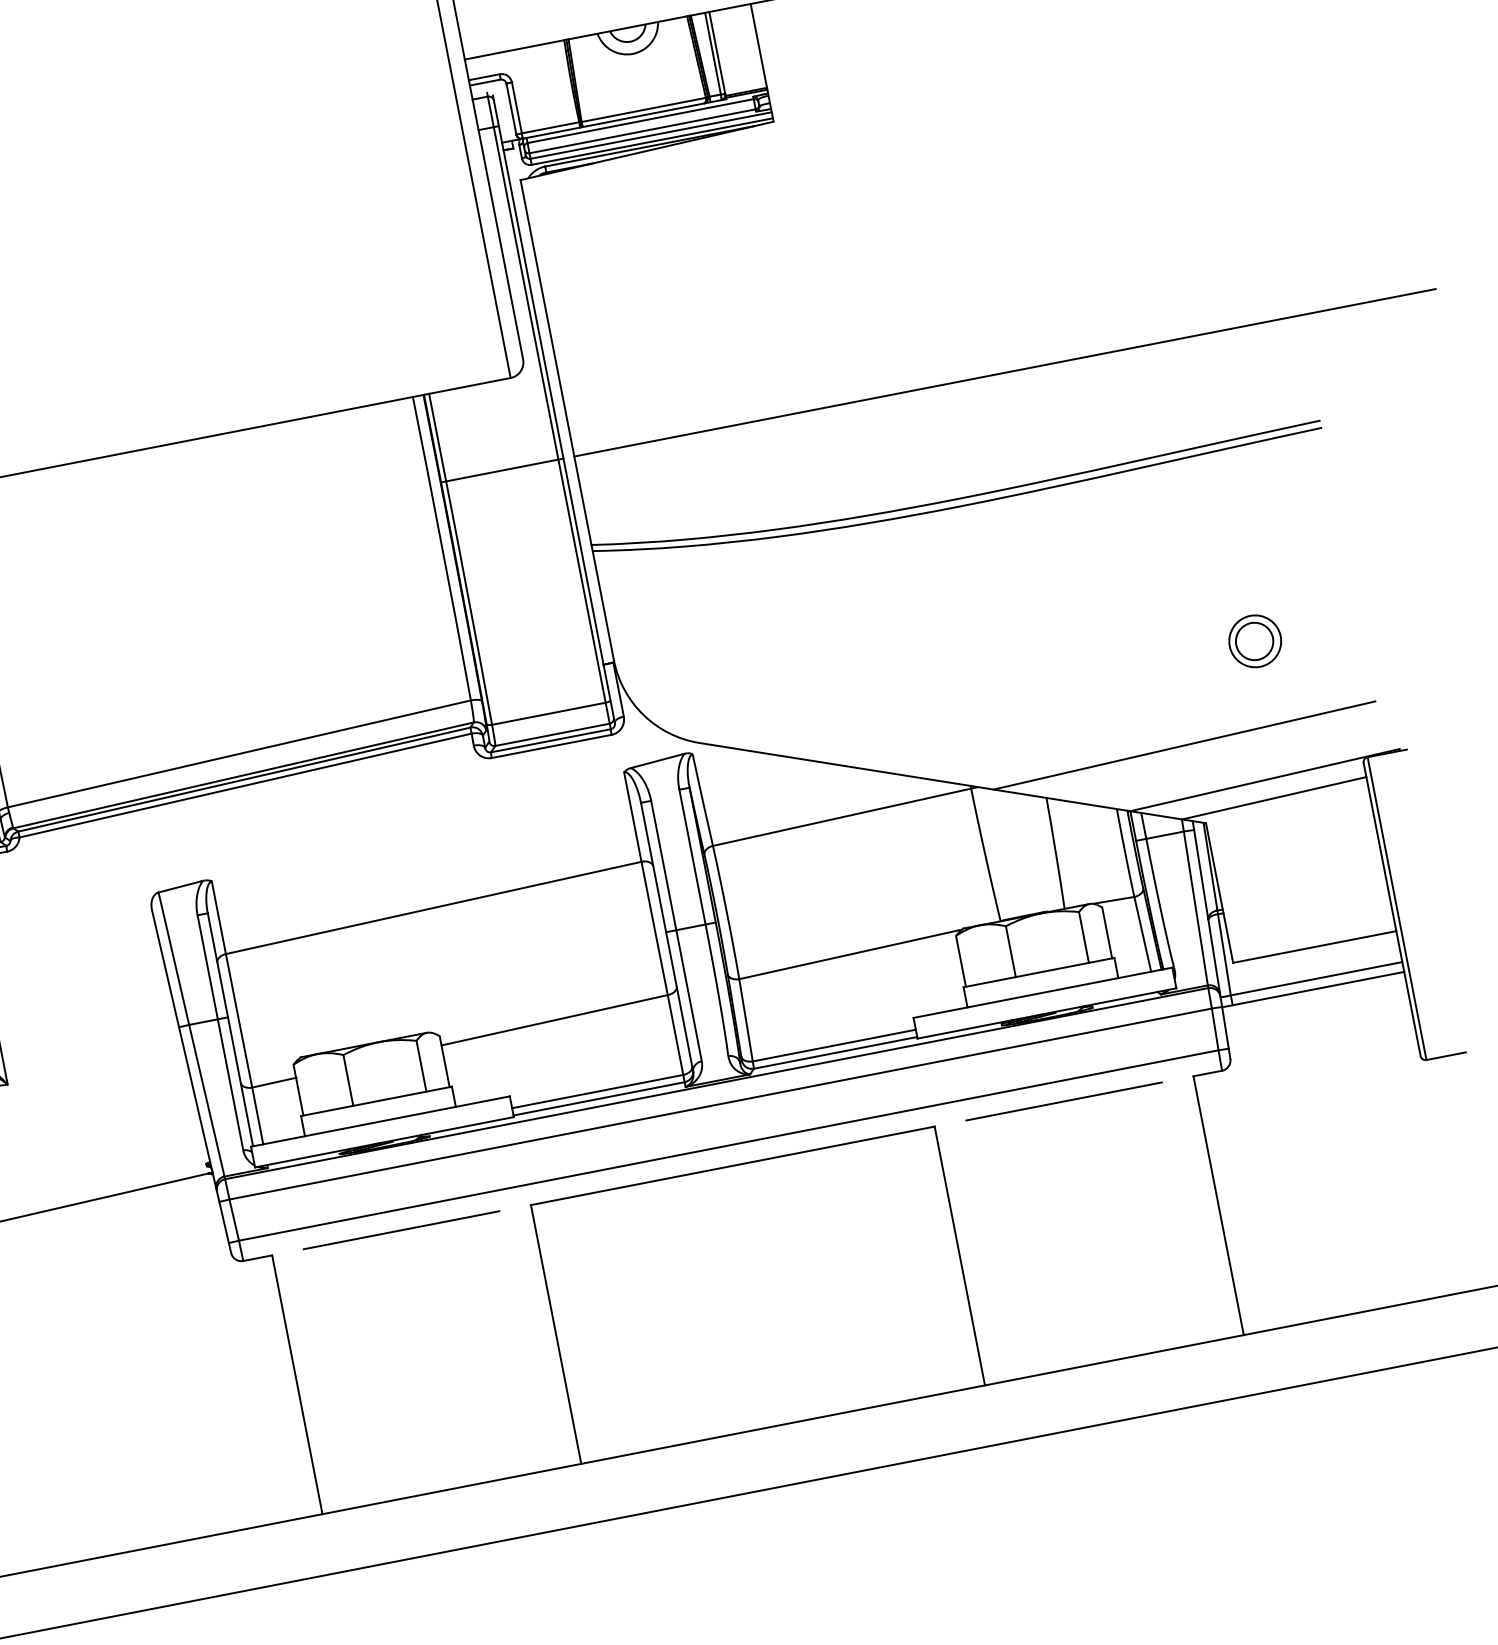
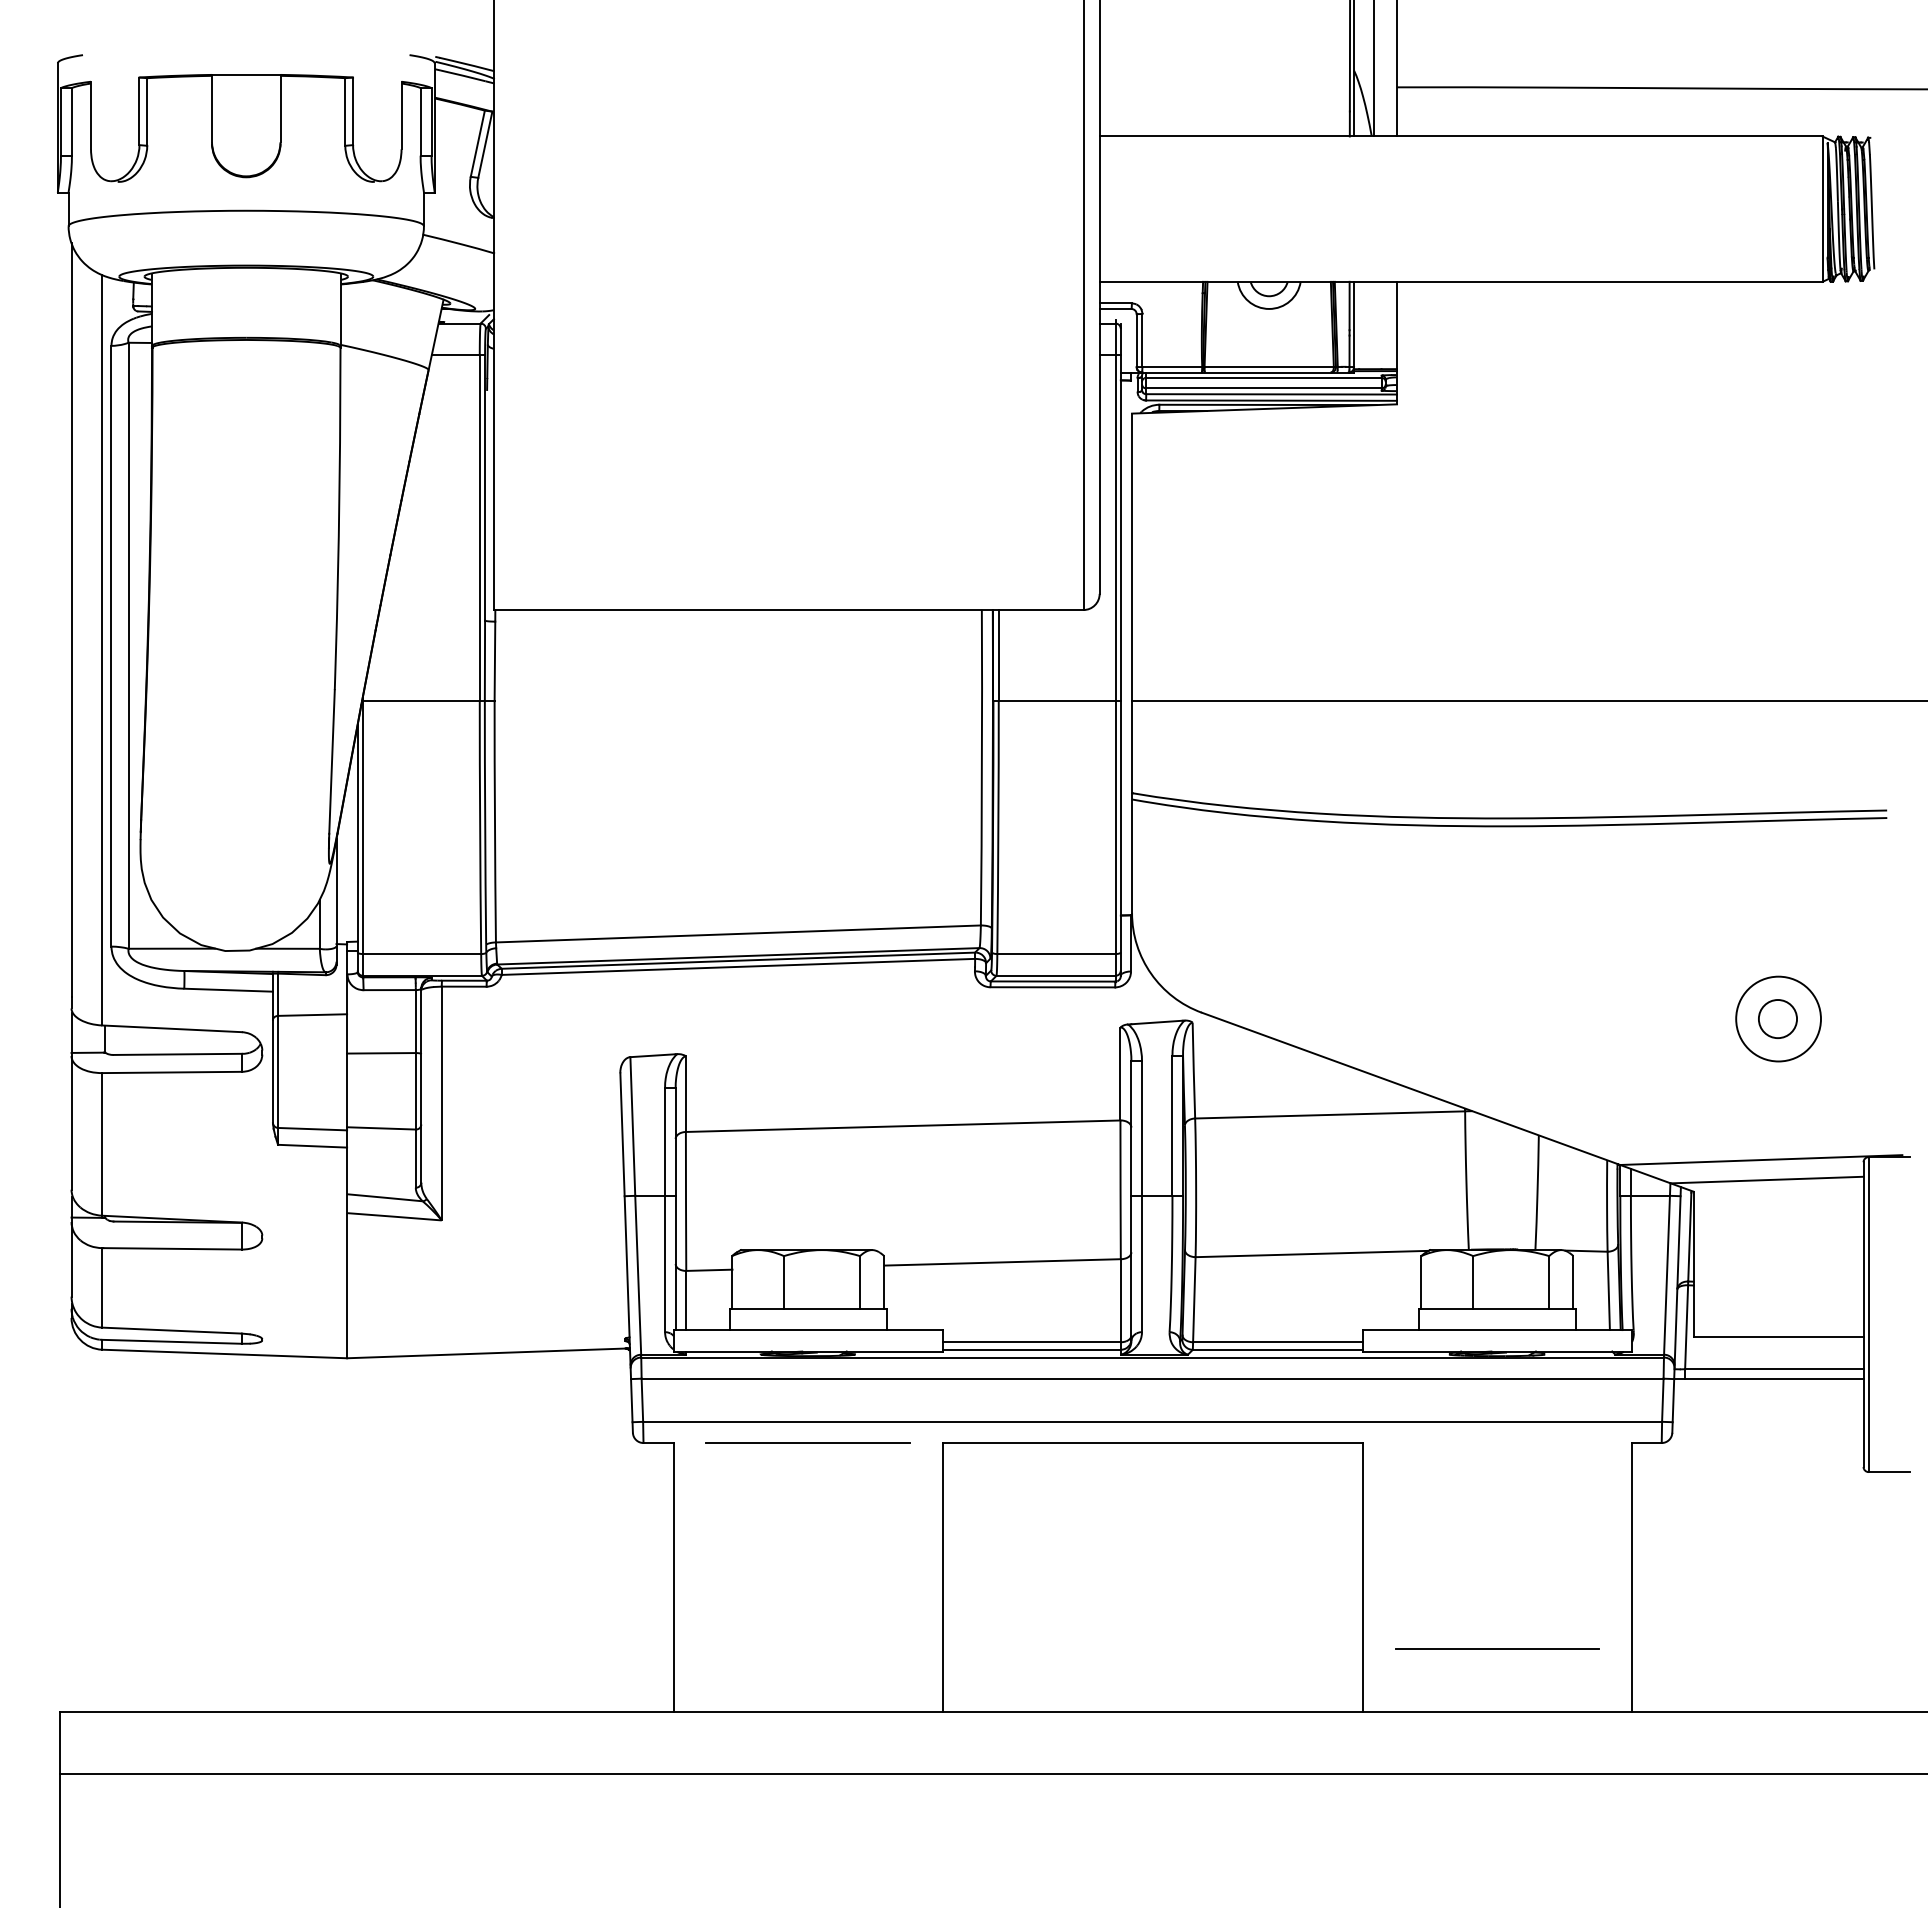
circle: (1255, 640) -> (1778, 1018), size x1.6
line: (1184, 745) -> (1687, 1109), removed
line: (1064, 1100) -> (1497, 1648), moved

